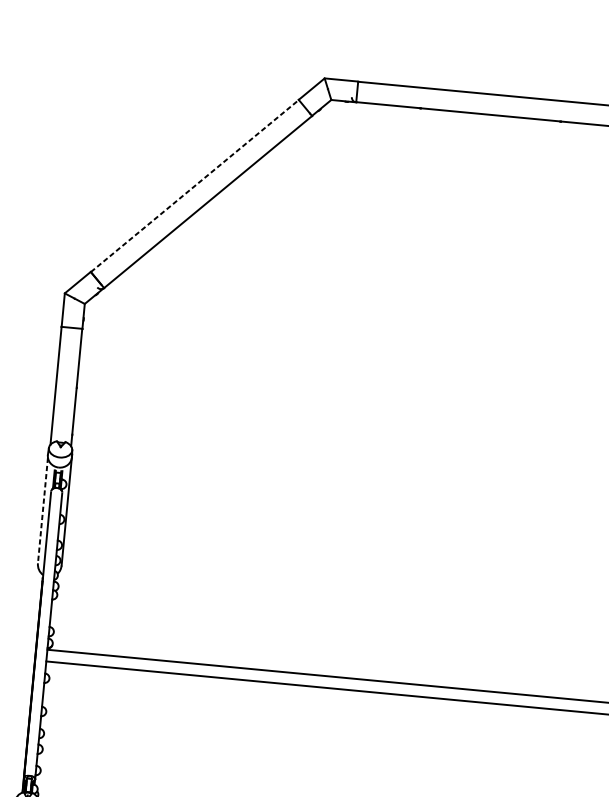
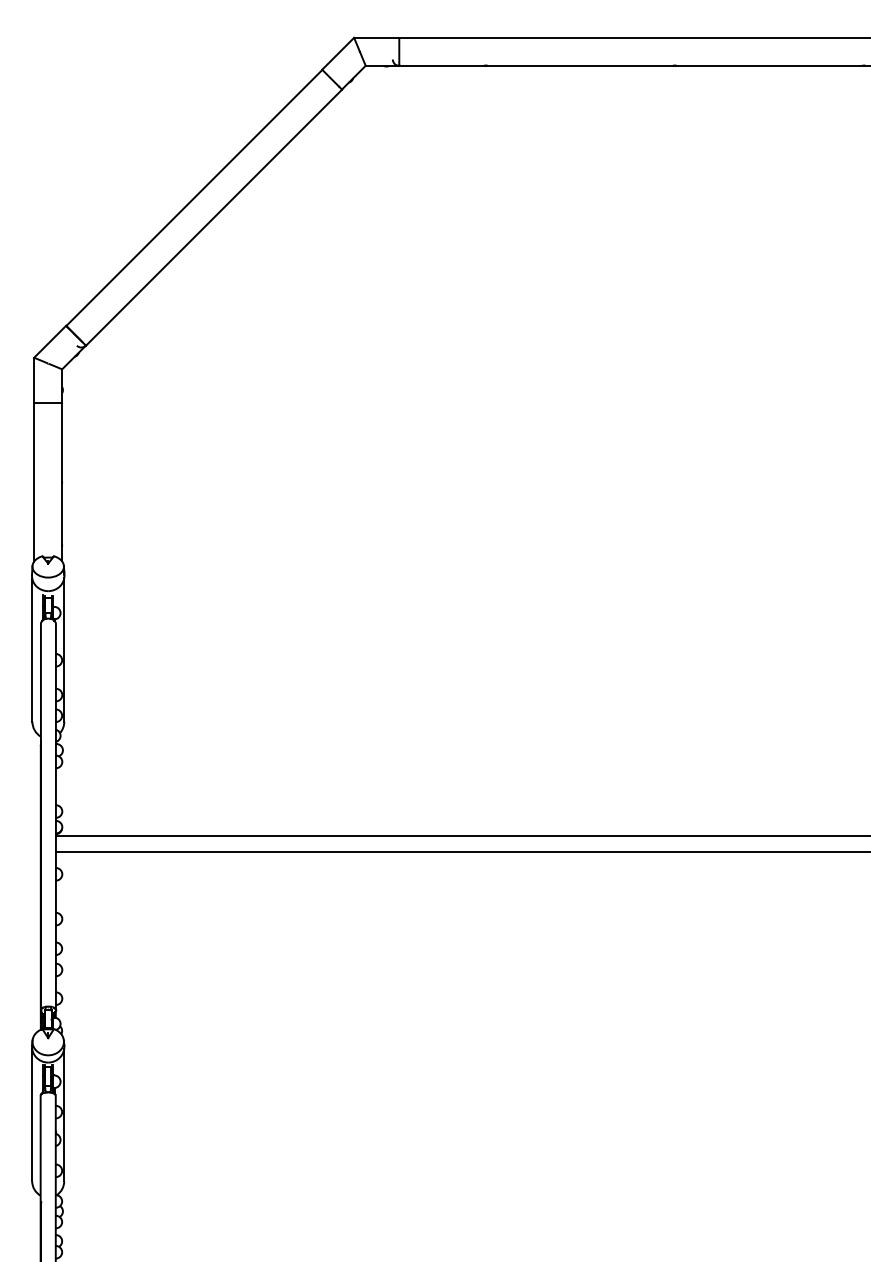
line: (195, 185) -> (194, 197), dashed -> solid
line: (42, 511) -> (32, 651), dashed -> solid

